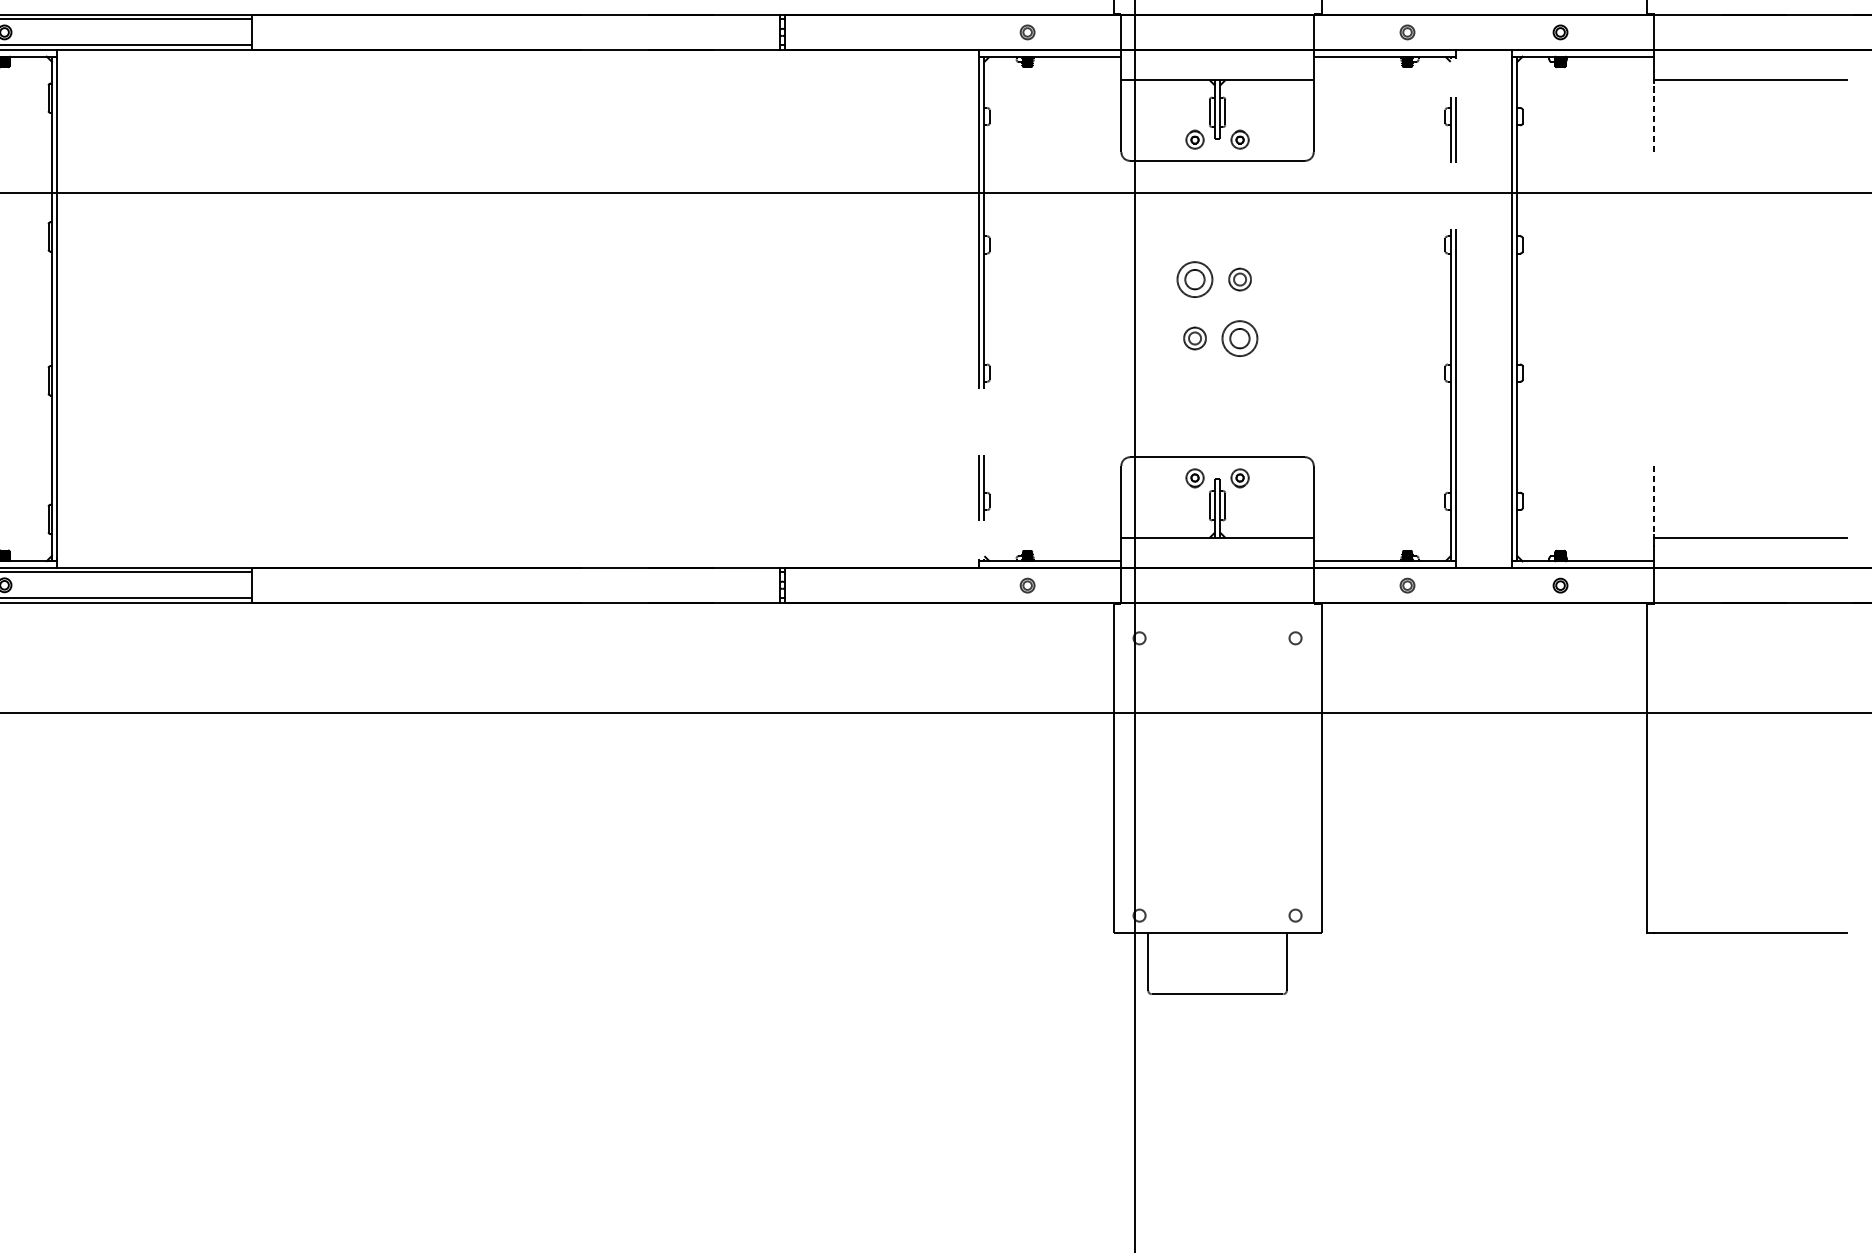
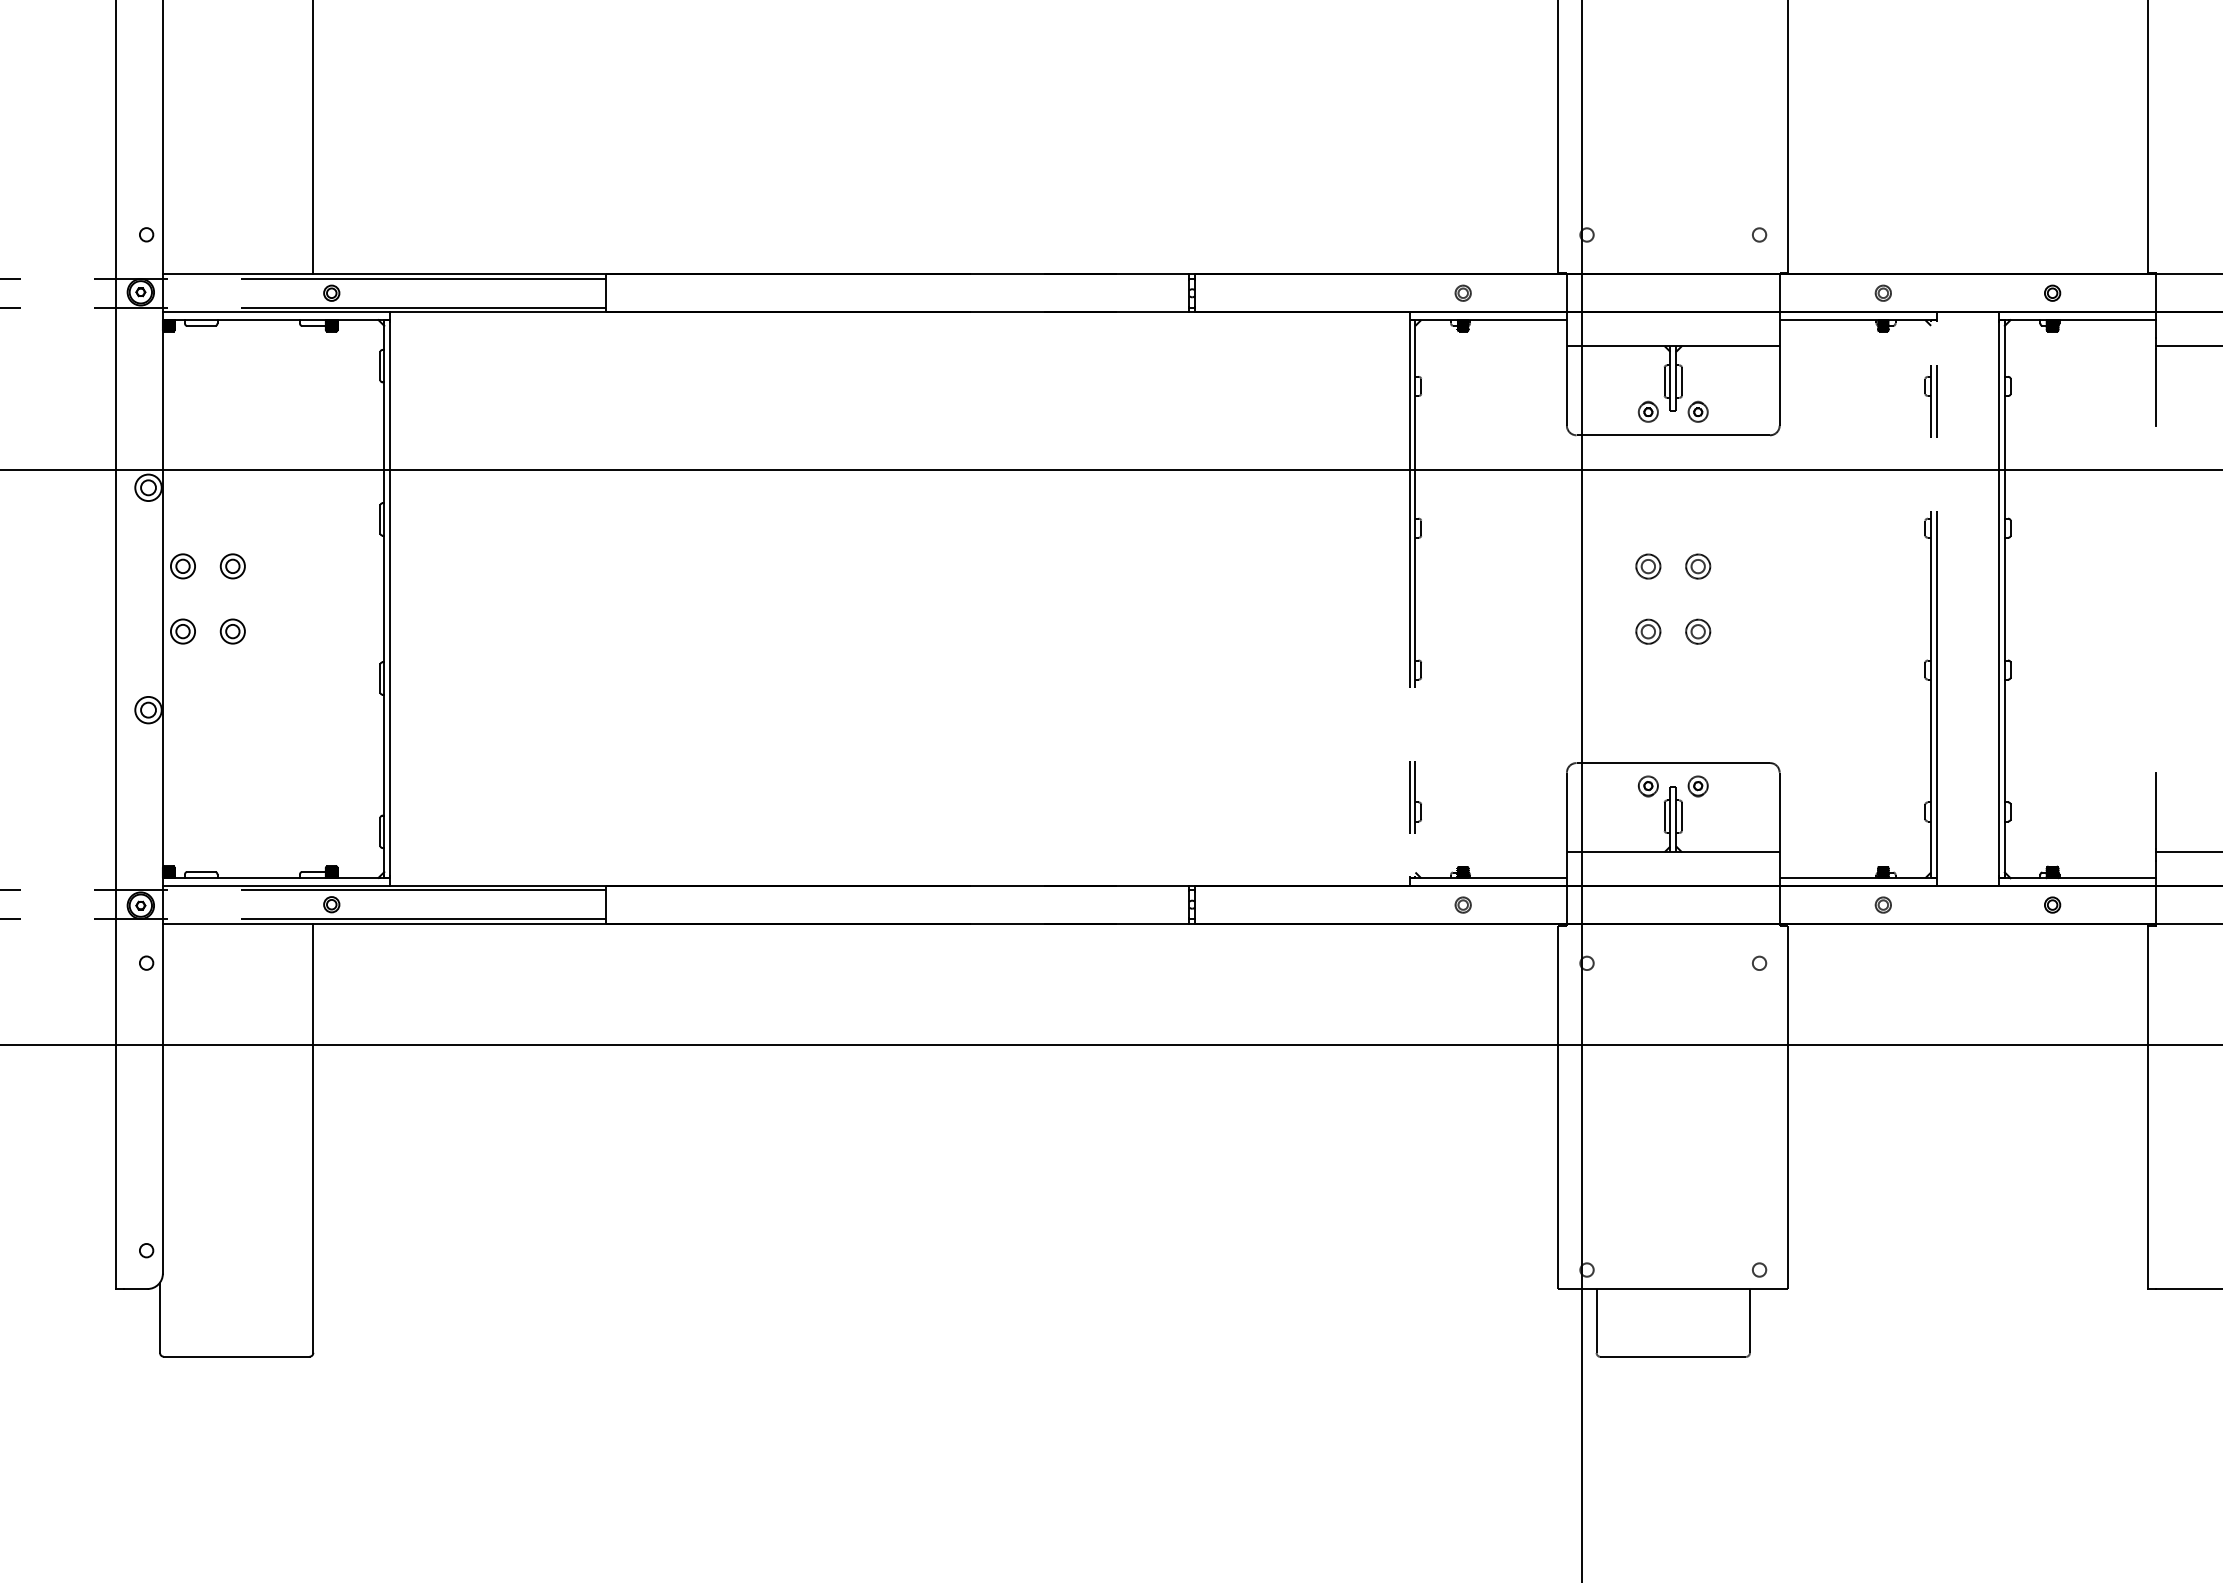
line: (1654, 116) -> (2156, 386), dashed -> solid
part: (1195, 279) -> (1648, 566), size x0.62
part: (1240, 338) -> (1698, 631), size x0.62
line: (1654, 501) -> (2156, 811), dashed -> solid

